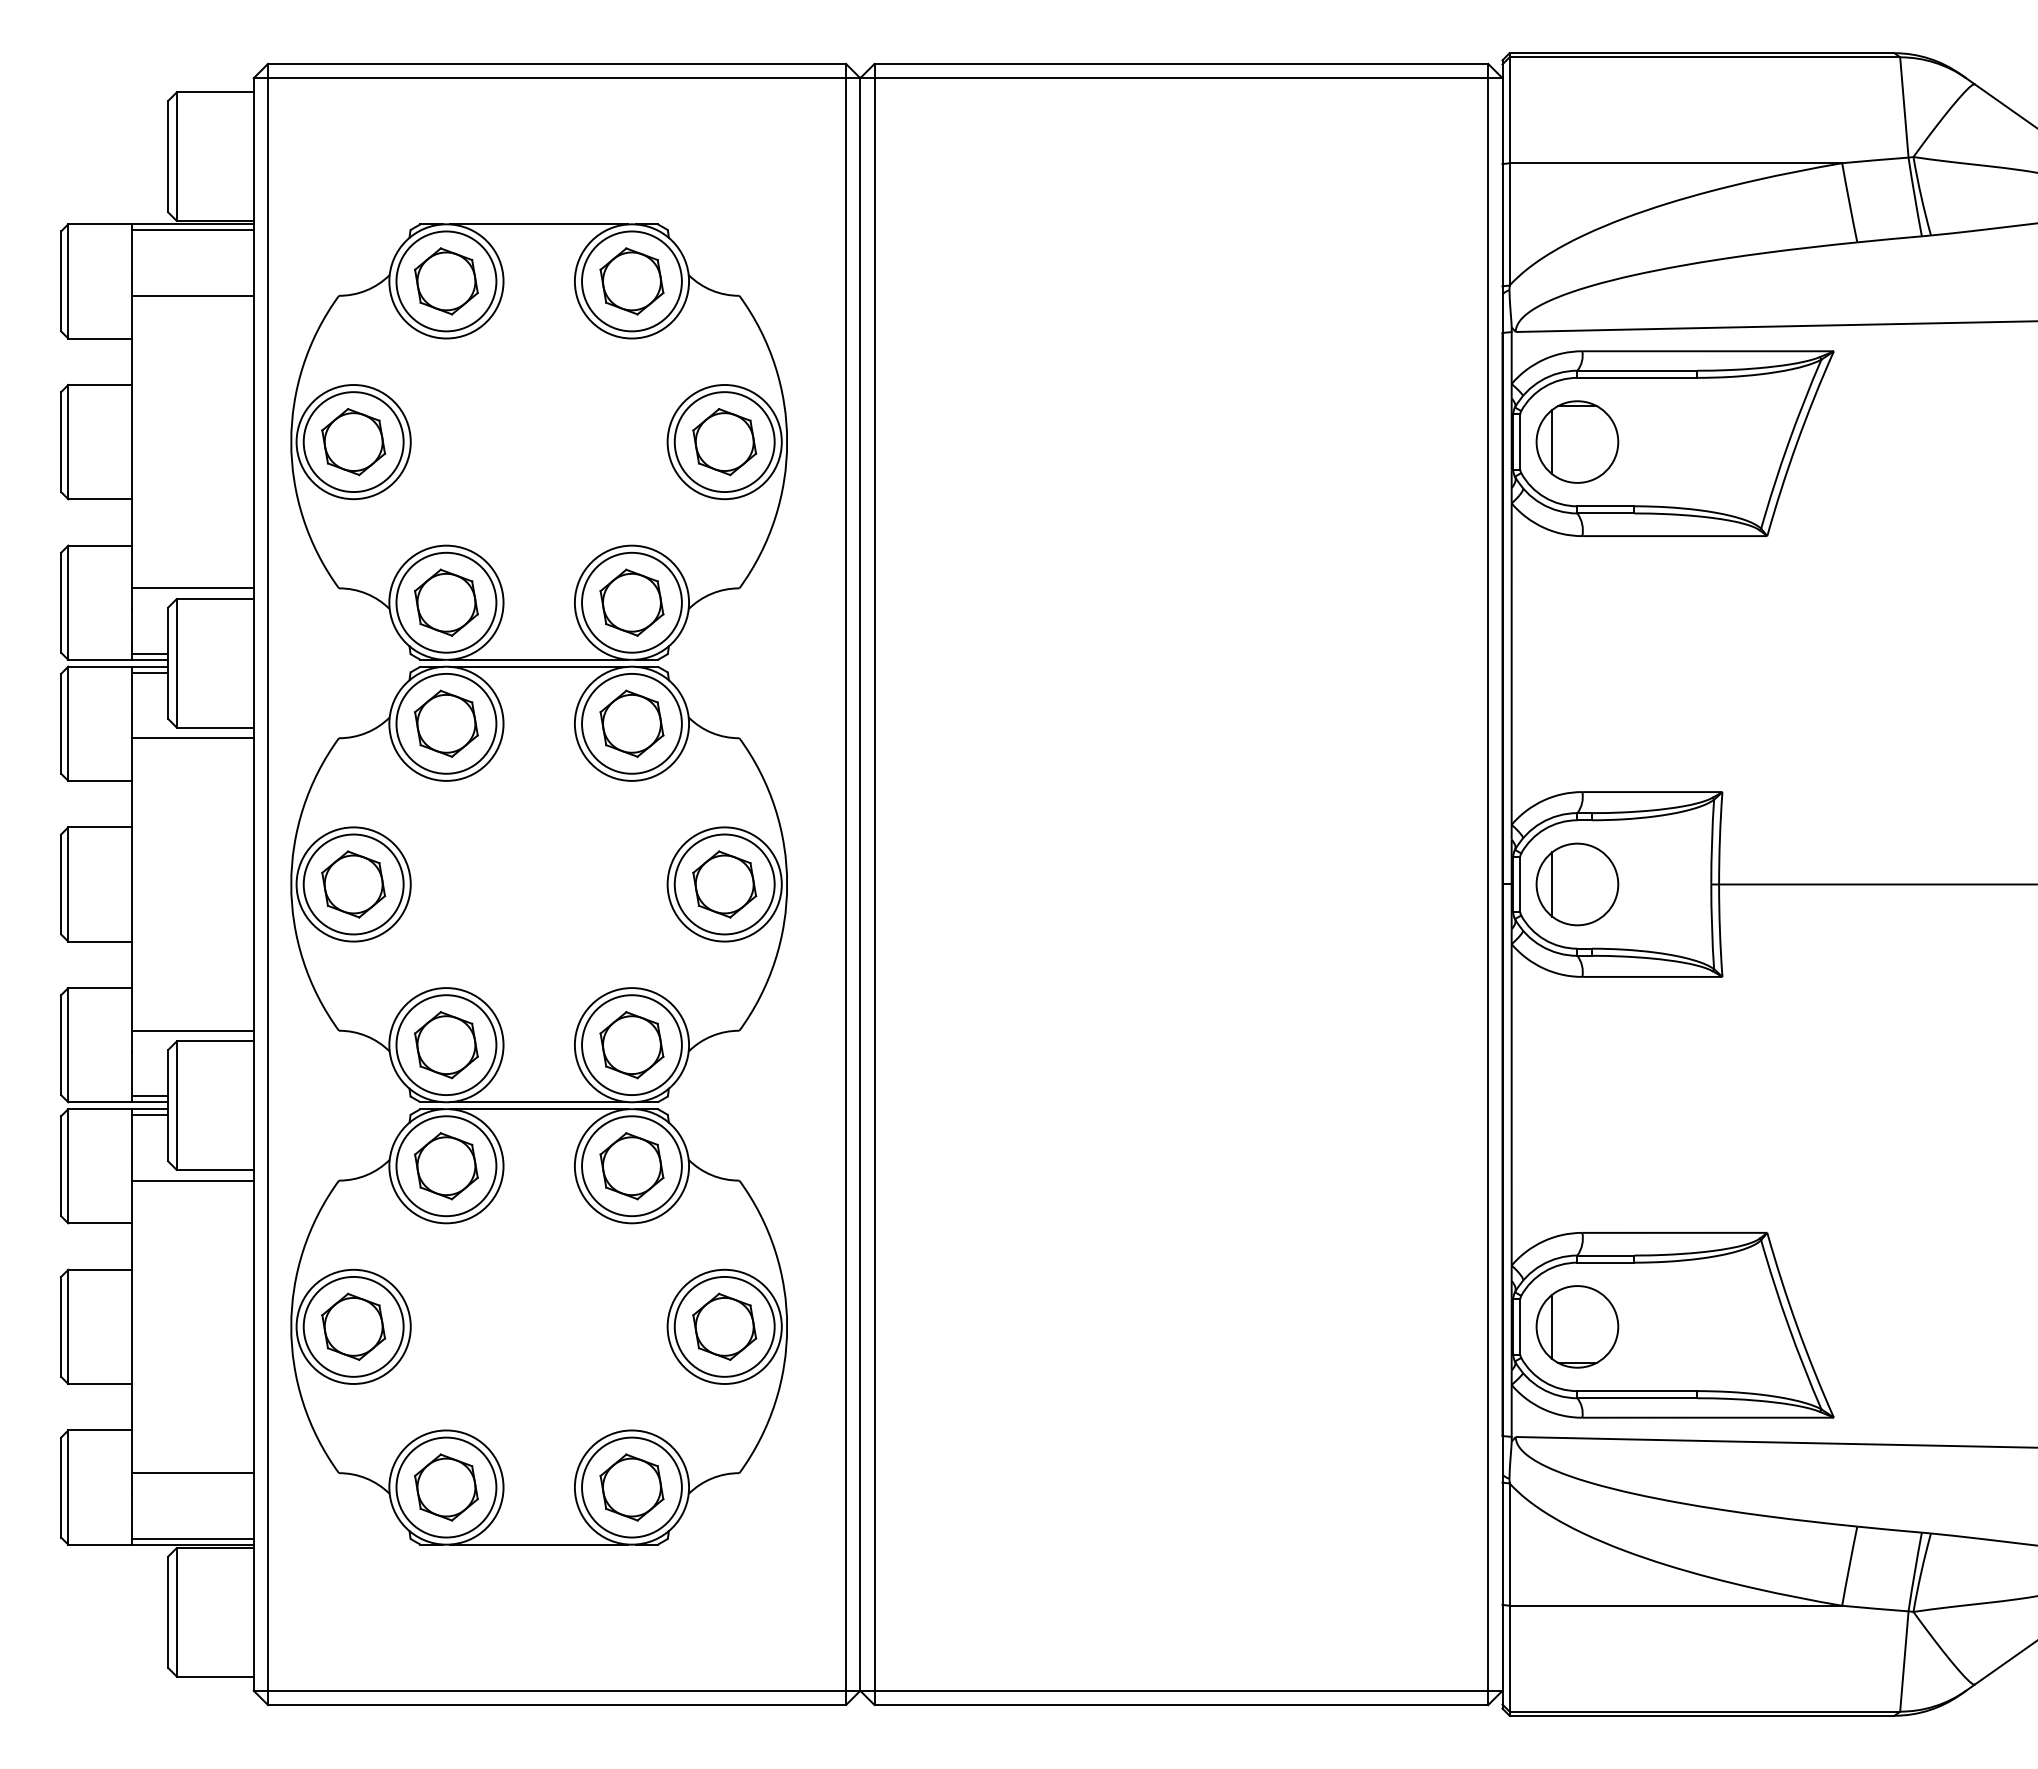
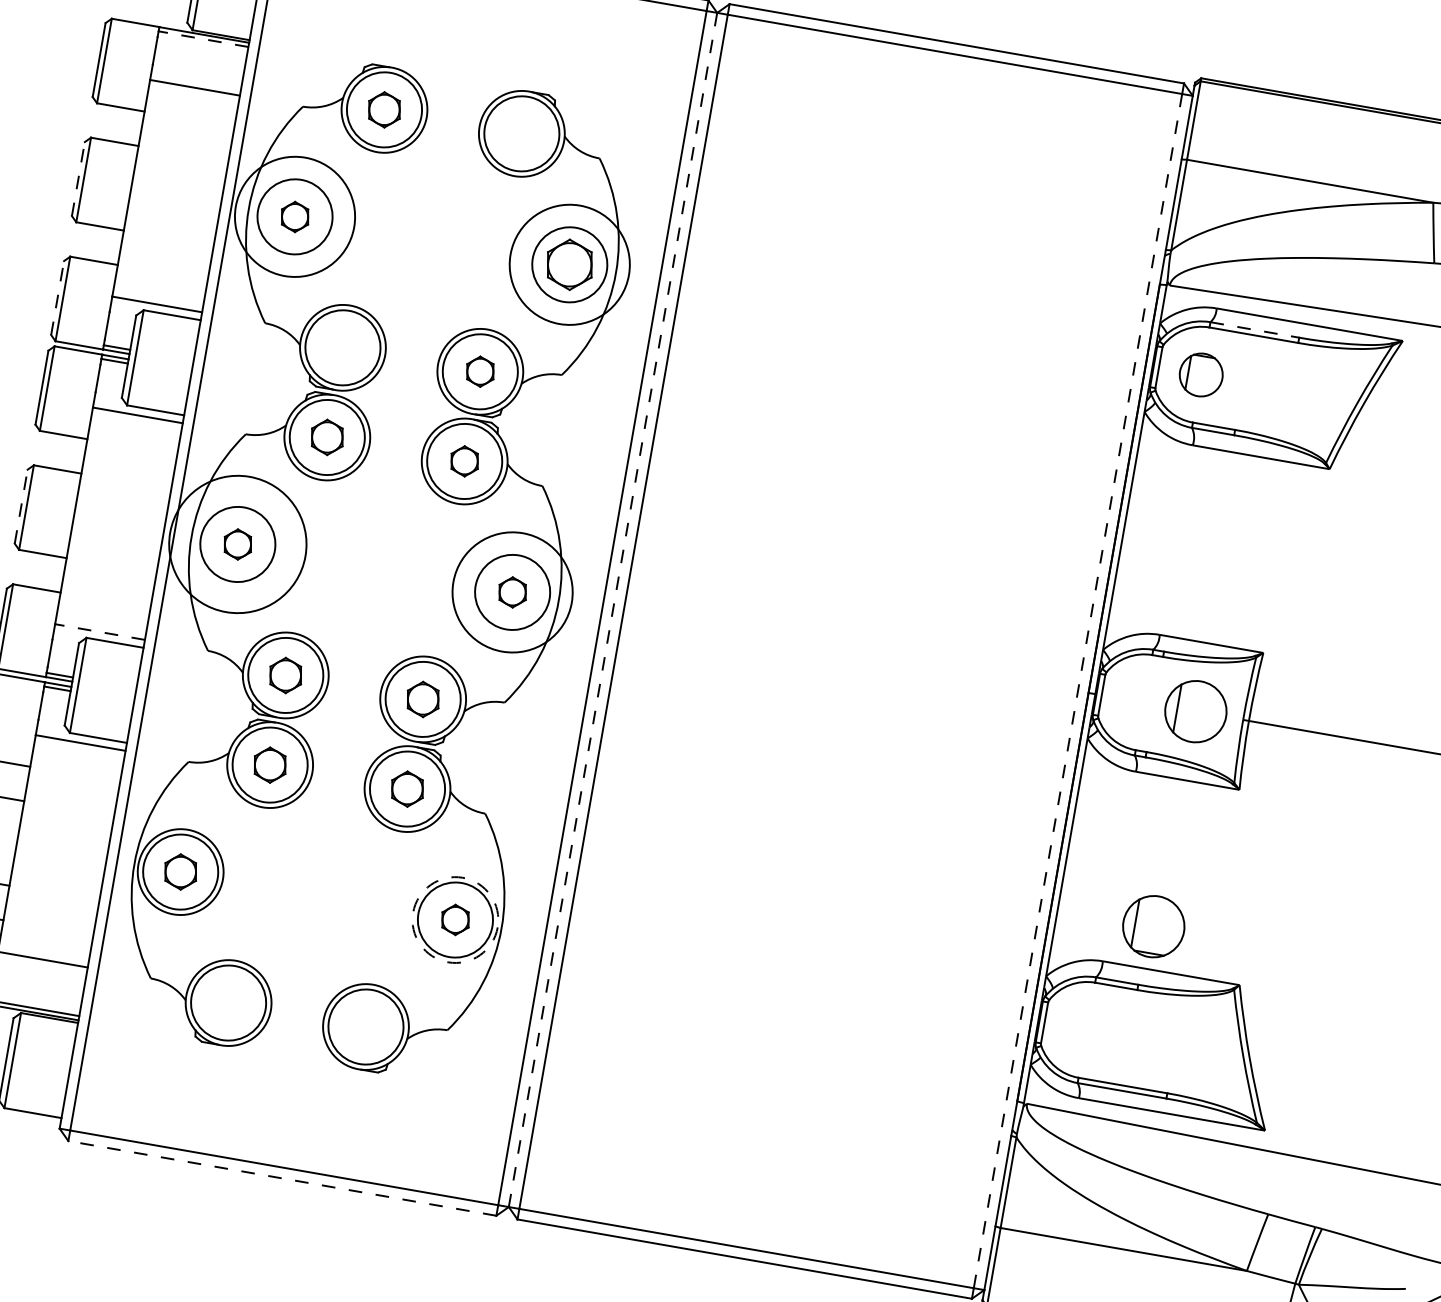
line: (539, 224) -> (460, 79), removed
line: (193, 230) -> (203, 39), solid -> dashed
part: (446, 281) -> (384, 109), size x0.7
part: (631, 281) -> (521, 133), removed
line: (1637, 370) -> (1254, 329), solid -> dashed
part: (1577, 441) -> (1201, 374), size x0.7
line: (61, 442) -> (78, 179), solid -> dashed
circle: (353, 442) -> (294, 217), size x1.4
part: (353, 442) -> (294, 217), size x0.6
circle: (724, 442) -> (569, 265), size x1.4
line: (61, 602) -> (57, 297), solid -> dashed
part: (446, 602) -> (343, 347), removed
part: (631, 602) -> (480, 371), size x0.6
line: (539, 659) -> (404, 401), removed
line: (539, 666) -> (403, 407), removed
part: (446, 723) -> (327, 437), size x0.7
part: (631, 723) -> (464, 461), size x0.6
line: (61, 884) -> (21, 506), solid -> dashed
circle: (353, 884) -> (237, 544), size x1.6
part: (353, 884) -> (237, 544), size x0.6
circle: (724, 884) -> (512, 592), size x1.4
part: (724, 884) -> (512, 592), size x0.6
line: (1488, 884) -> (1078, 691), solid -> dashed
part: (1577, 884) -> (1195, 711), moved
line: (860, 885) -> (613, 610), solid -> dashed
line: (193, 1030) -> (100, 631), solid -> dashed
part: (446, 1045) -> (285, 675), size x0.7
part: (631, 1045) -> (422, 699), size x0.7
line: (539, 1102) -> (347, 729), removed
line: (539, 1109) -> (346, 735), removed
part: (446, 1166) -> (270, 765), size x0.7
part: (631, 1166) -> (407, 789), size x0.7
part: (353, 1326) -> (180, 871), size x0.7
circle: (724, 1326) -> (455, 919), solid -> dashed
part: (724, 1326) -> (455, 919), size x0.6
part: (1577, 1326) -> (1153, 926), moved
part: (446, 1487) -> (228, 1003), removed
part: (631, 1487) -> (365, 1026), removed
line: (539, 1544) -> (290, 1057), removed
line: (557, 1705) -> (282, 1178), solid -> dashed

